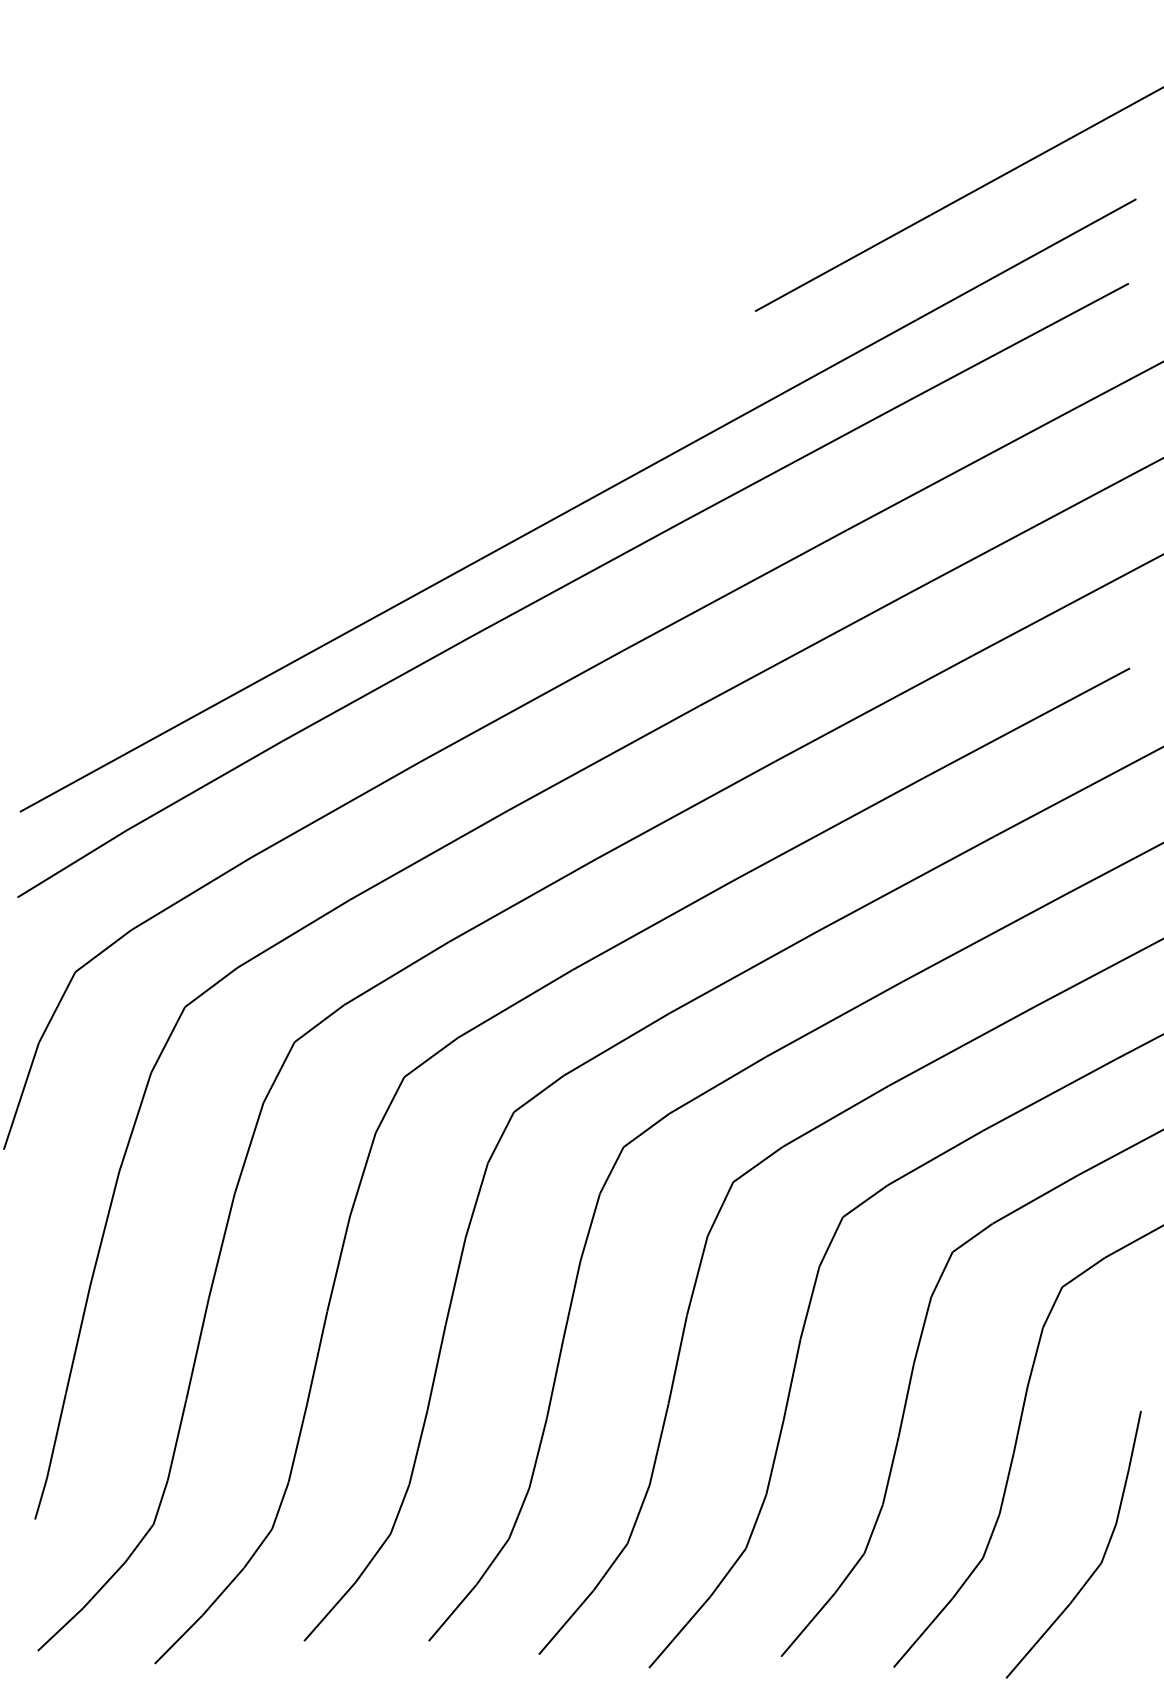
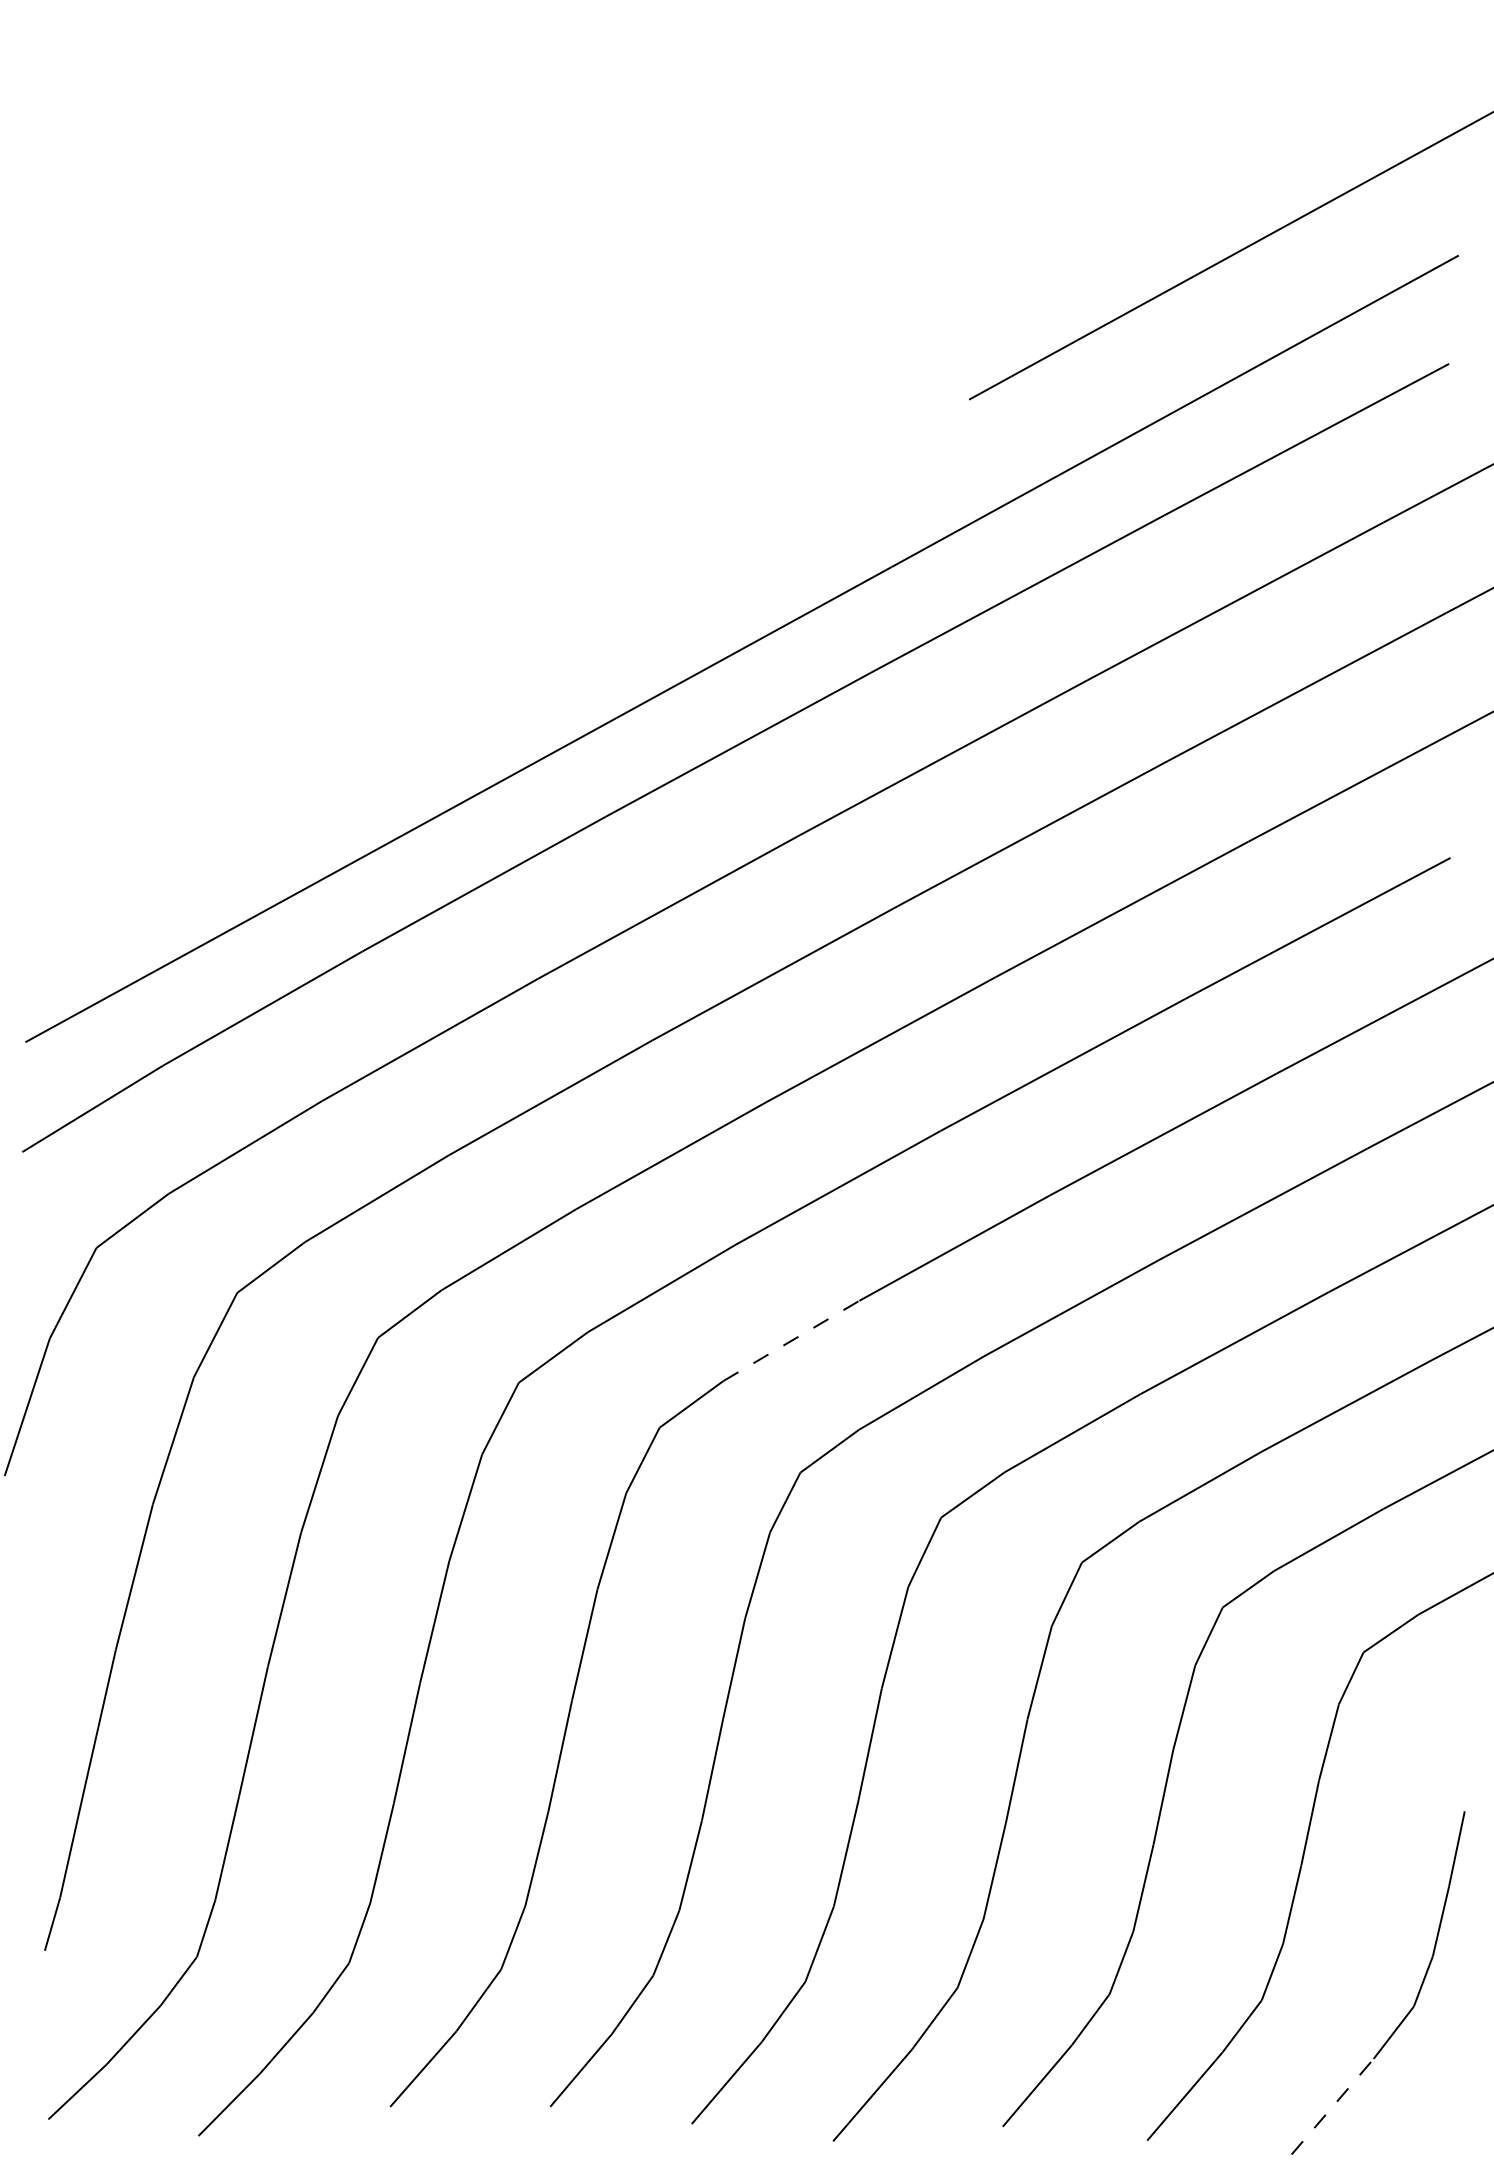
line: (616, 1044) -> (791, 1340), solid -> dashed
line: (1038, 1640) -> (1332, 2106), solid -> dashed

